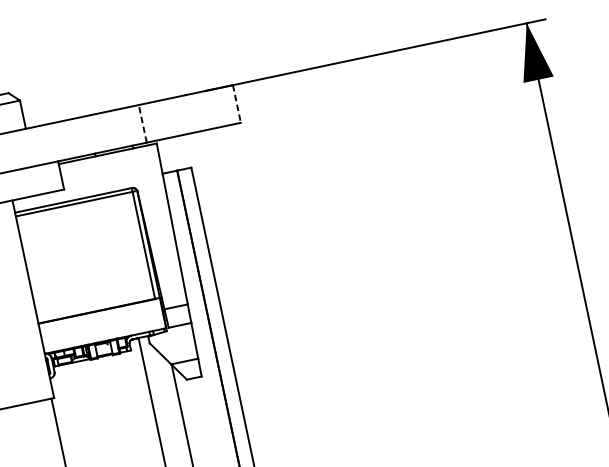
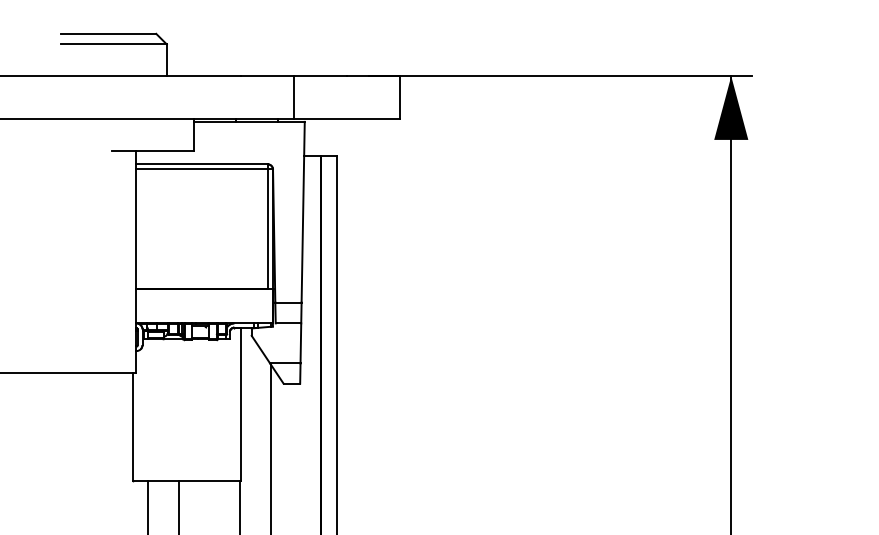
line: (237, 103) -> (400, 97), dashed -> solid
line: (143, 123) -> (294, 97), dashed -> solid

